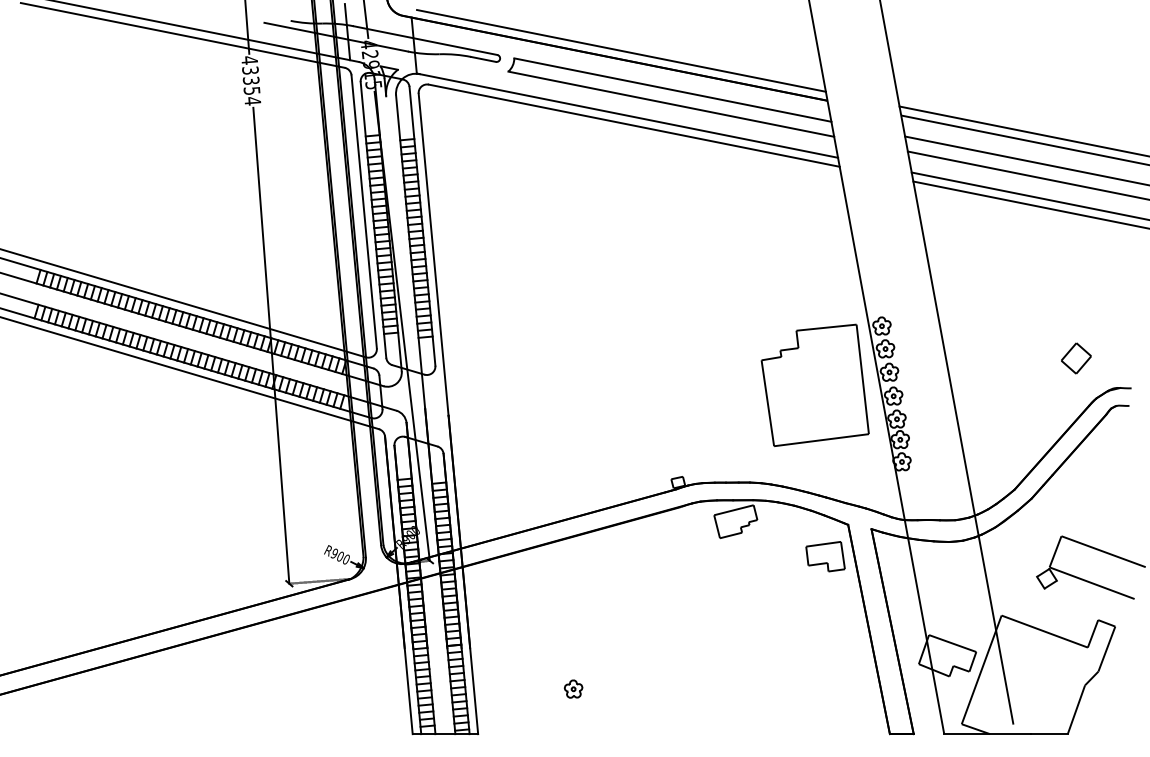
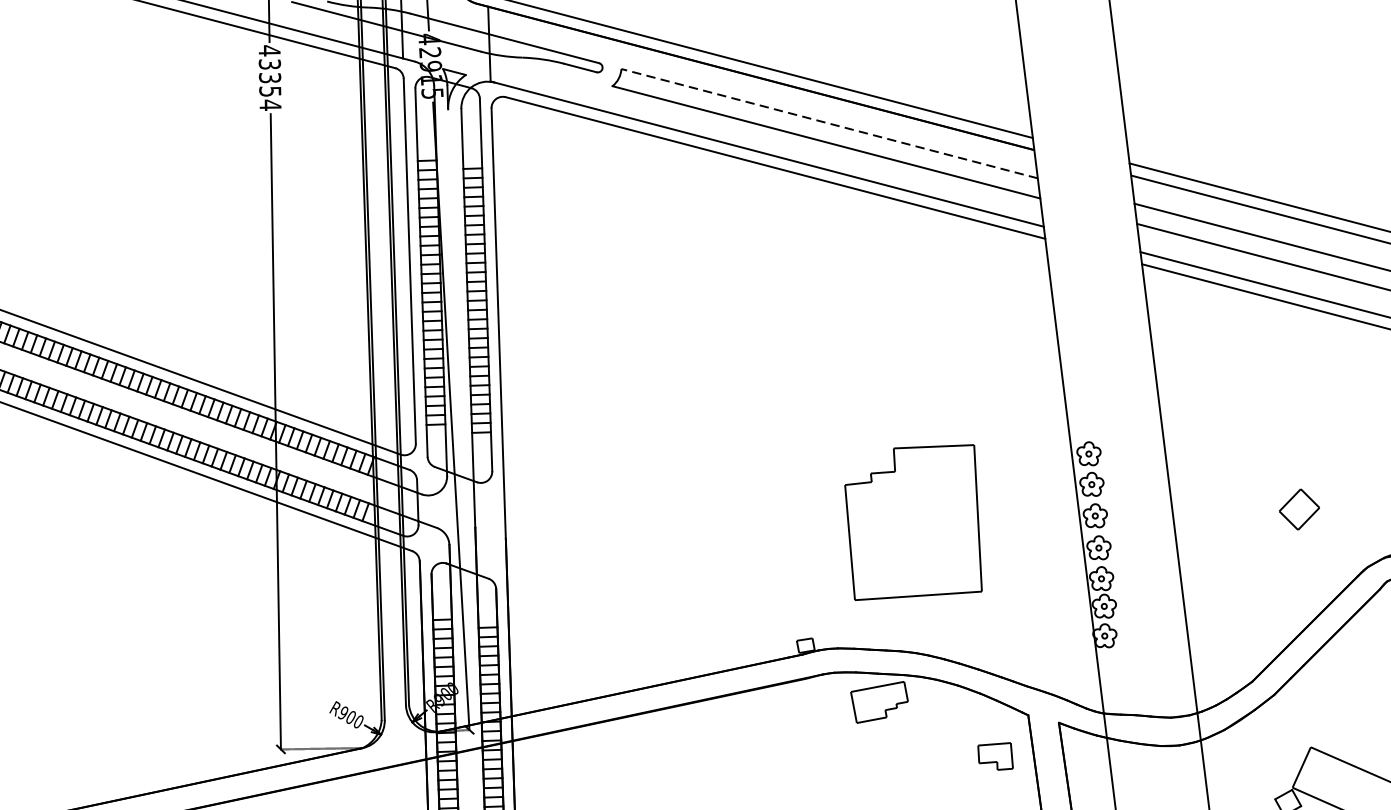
line: (672, 90) -> (829, 124), solid -> dashed
part: (1076, 358) -> (1299, 509), moved
part: (814, 385) -> (913, 522), moved
part: (825, 556) -> (995, 755), size x0.7

